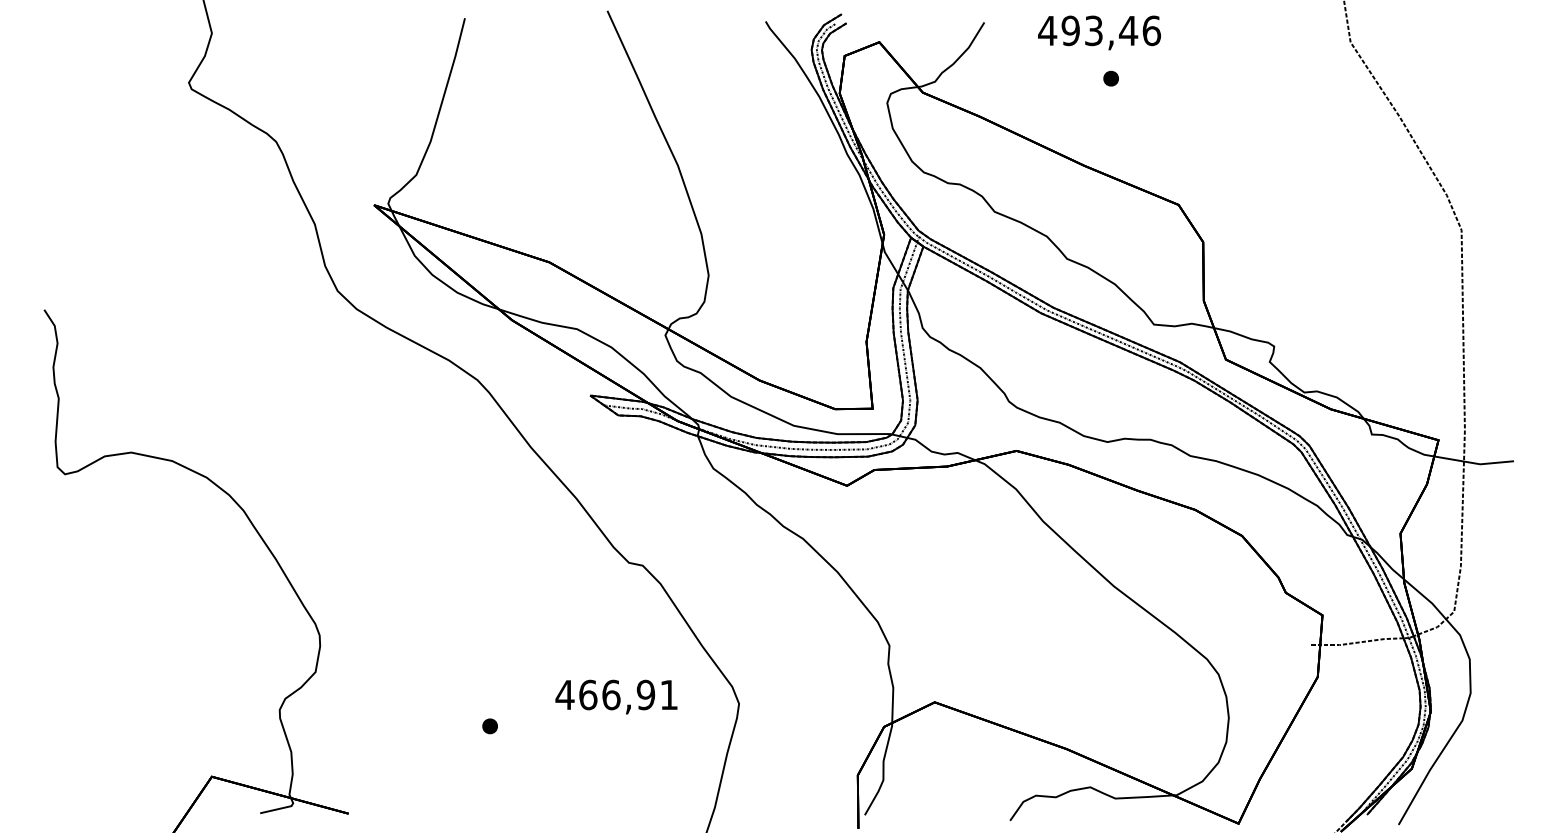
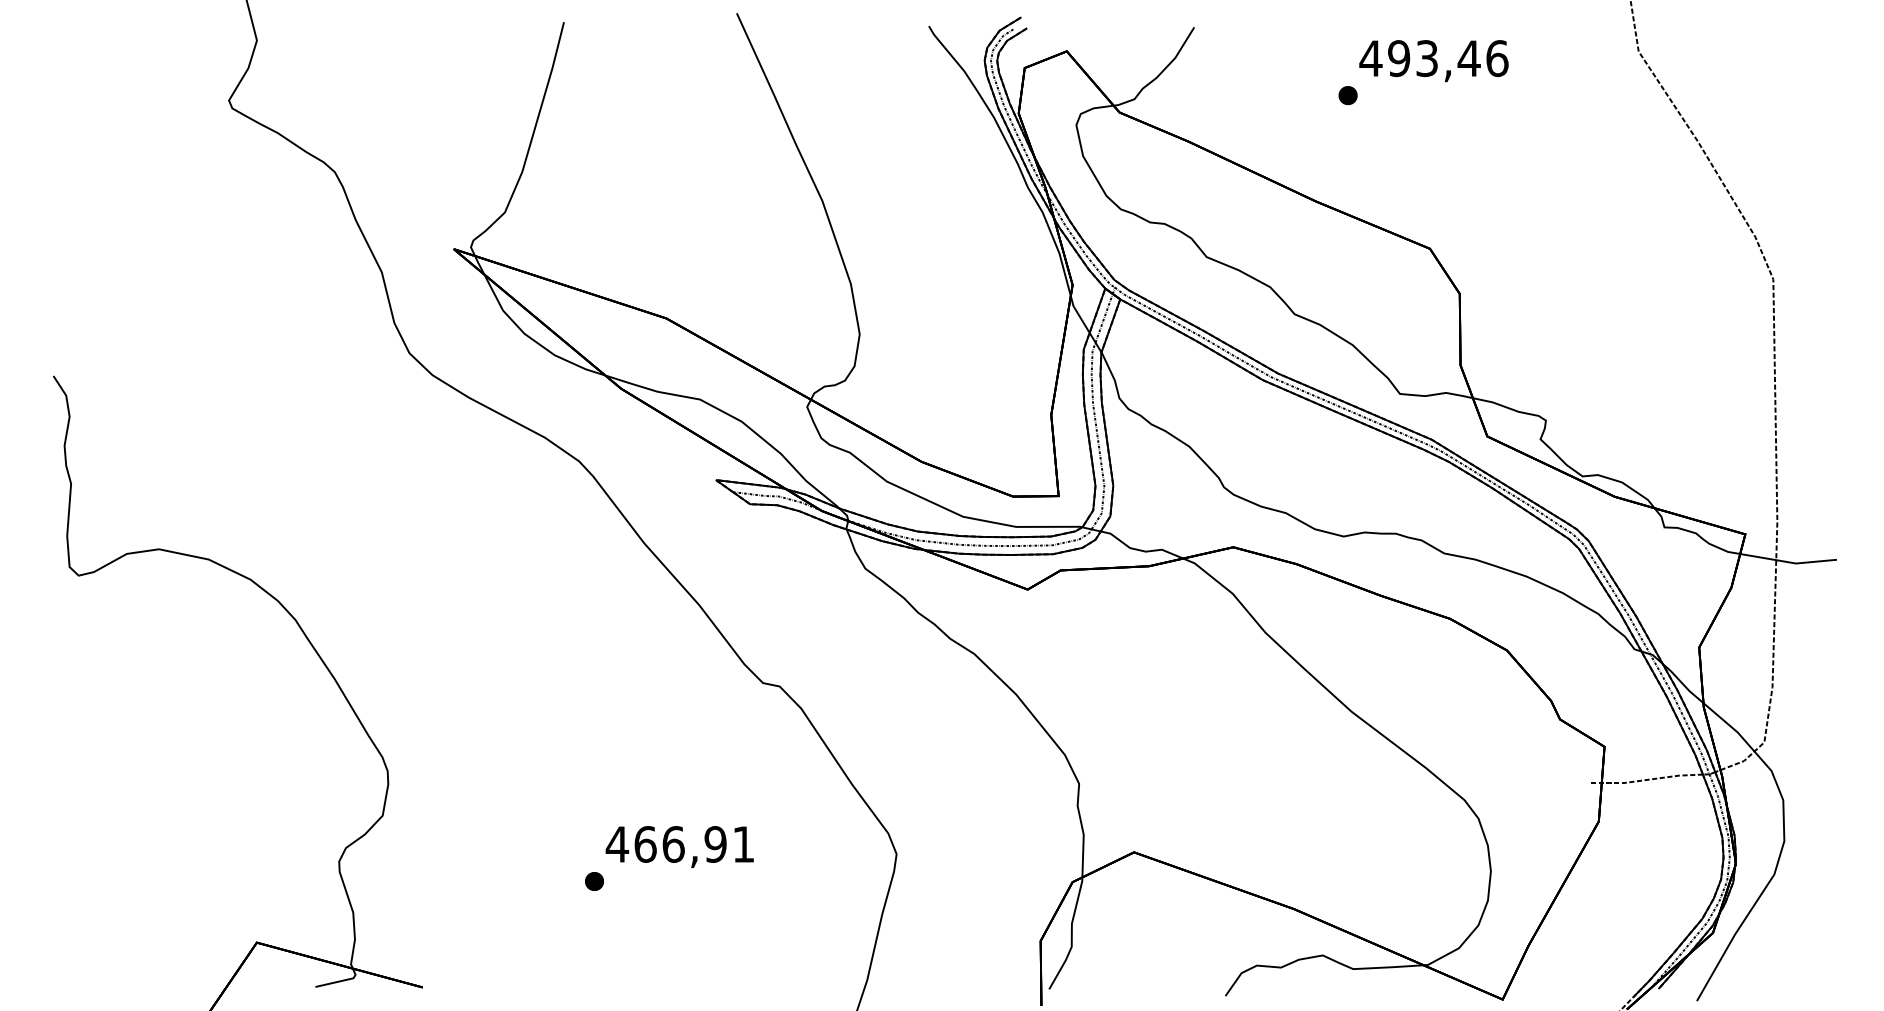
text: (1099, 33) -> (1433, 61), moved
text: (616, 696) -> (679, 846), moved

